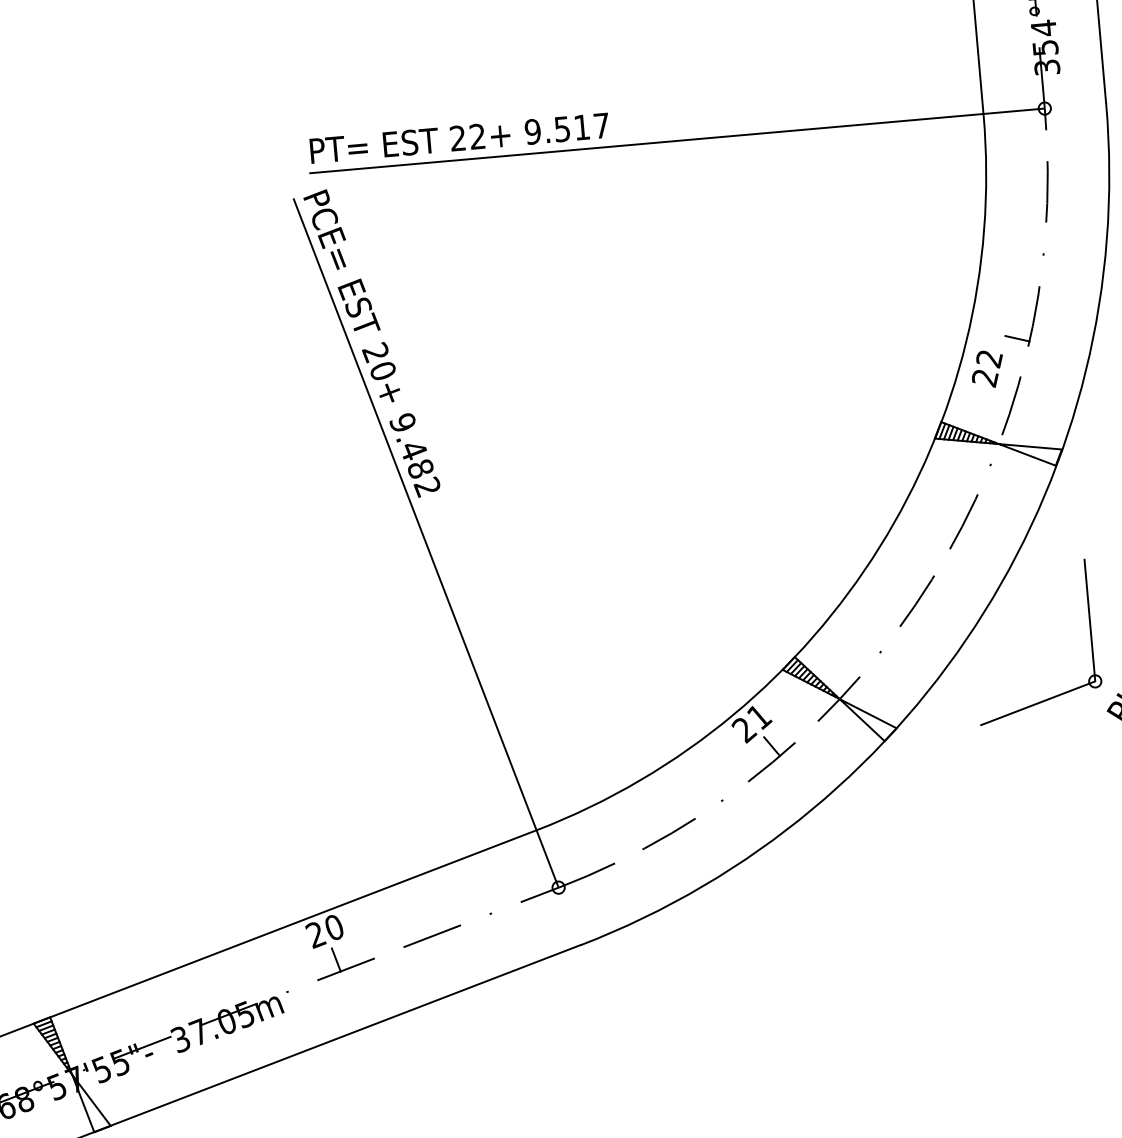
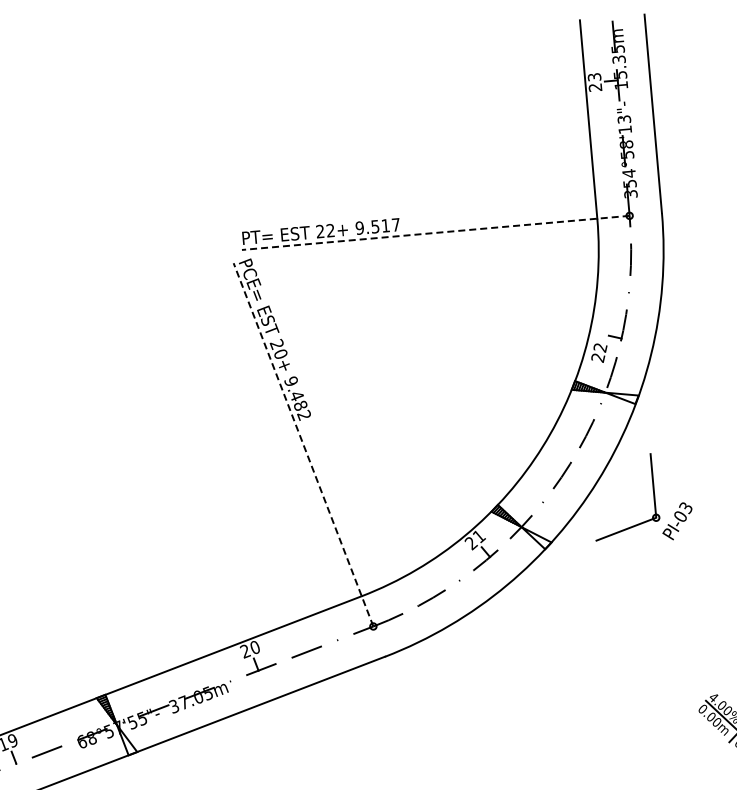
line: (676, 140) -> (435, 232), solid -> dashed
line: (426, 542) -> (303, 444), solid -> dashed

